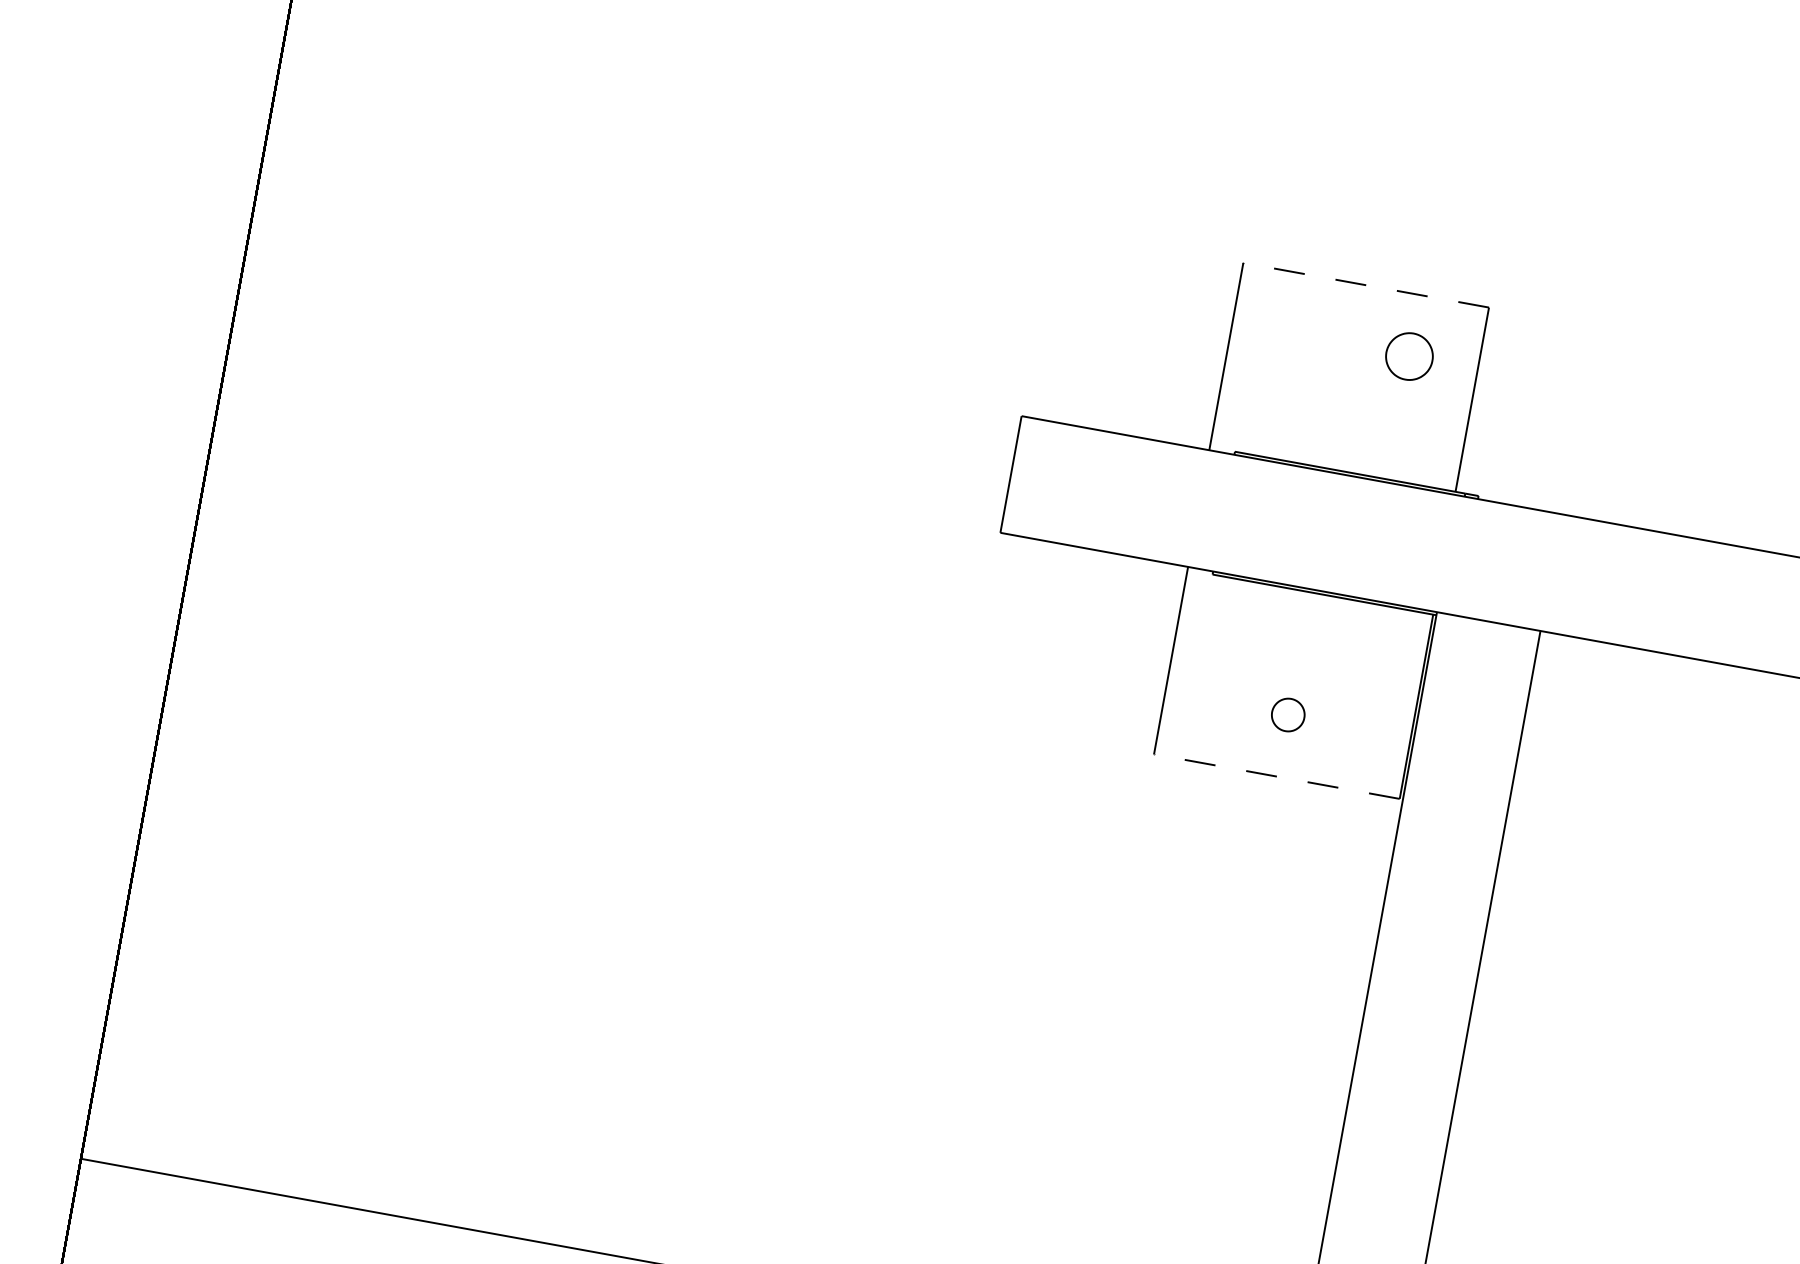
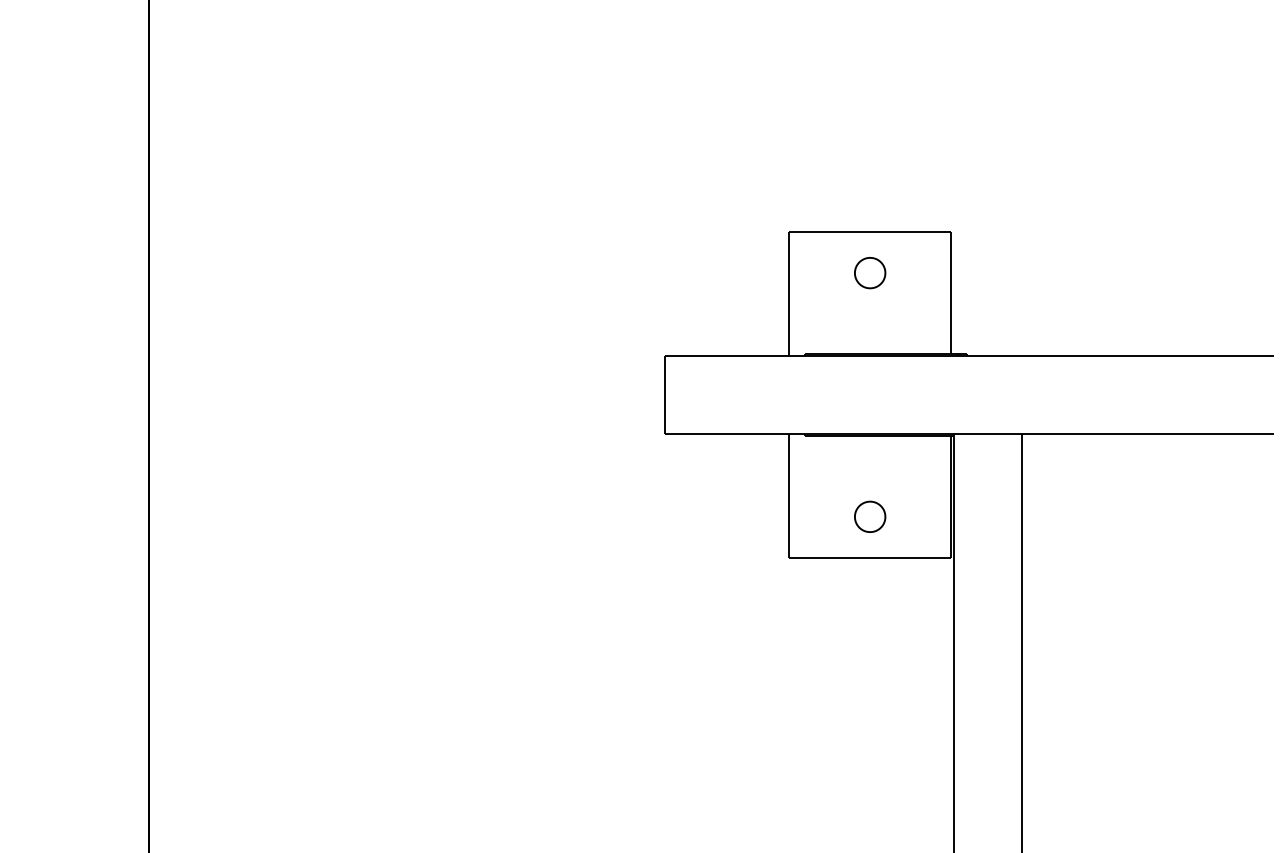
line: (1365, 285) -> (869, 232), dashed -> solid
part: (1409, 357) -> (870, 273), moved
part: (1288, 714) -> (870, 516), size x1.43
line: (1275, 776) -> (869, 557), dashed -> solid

